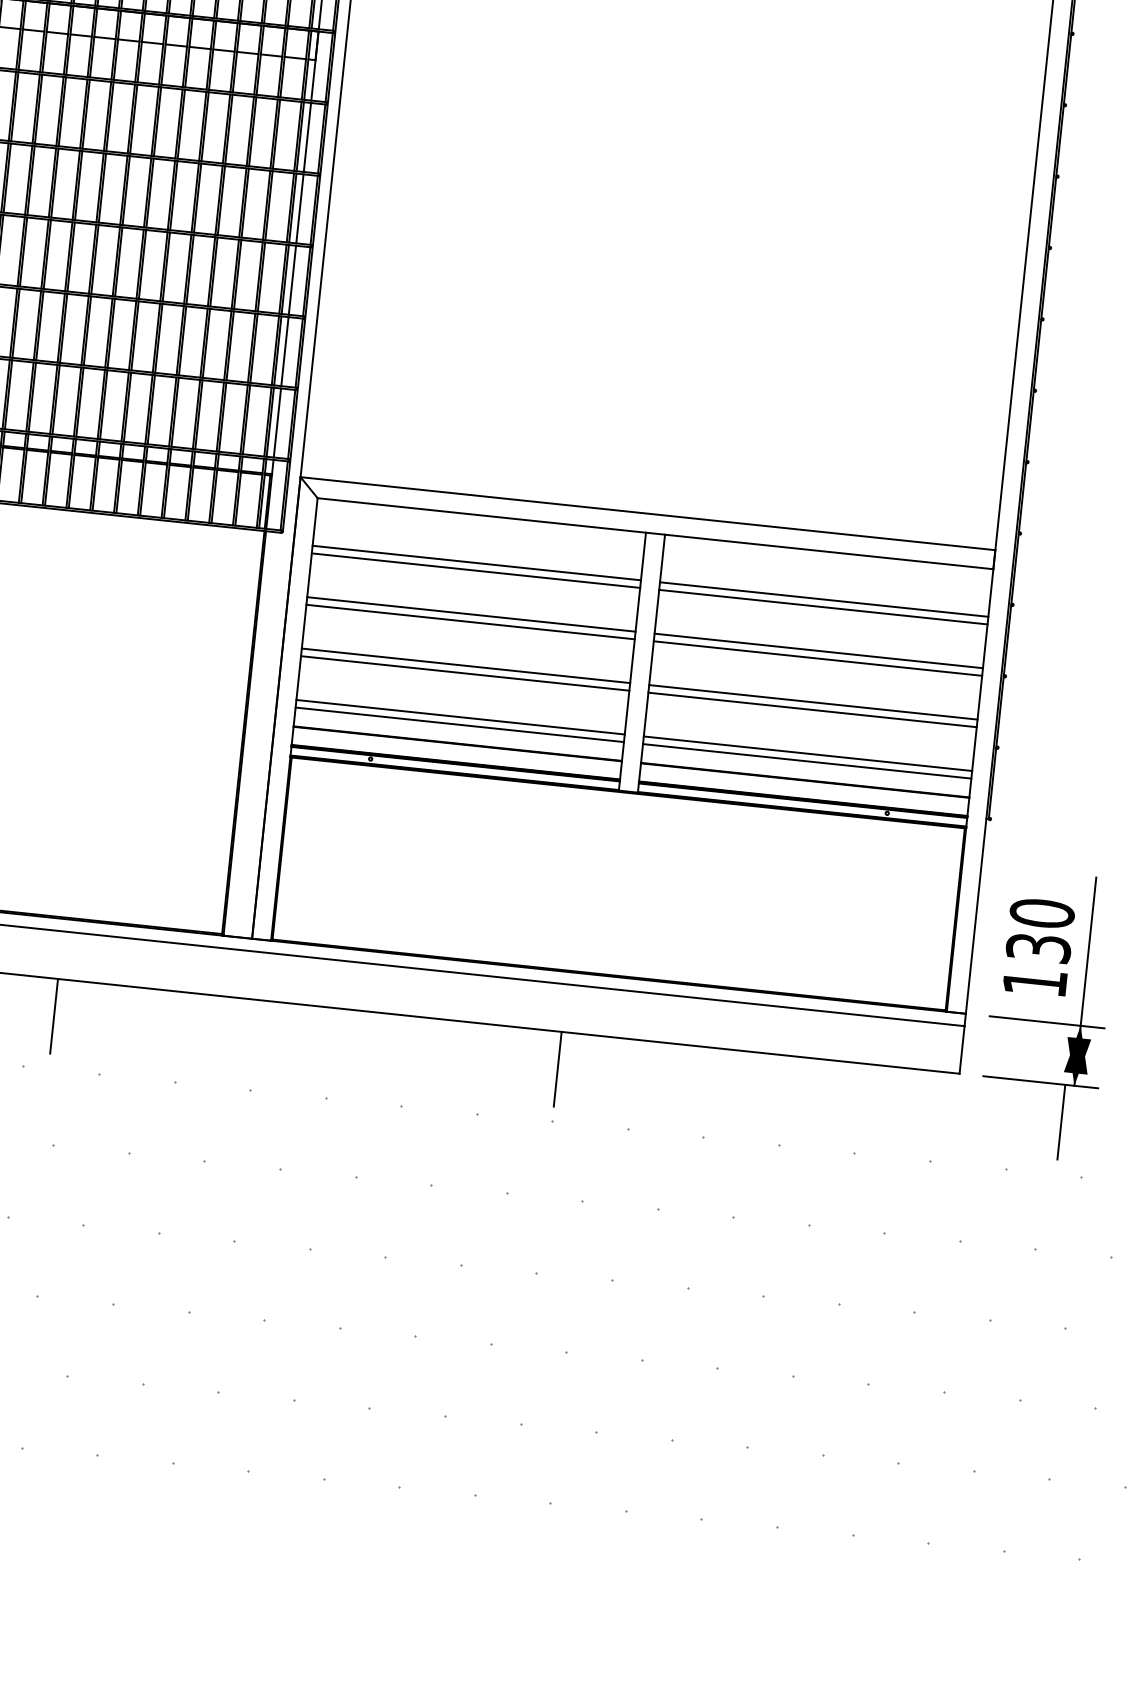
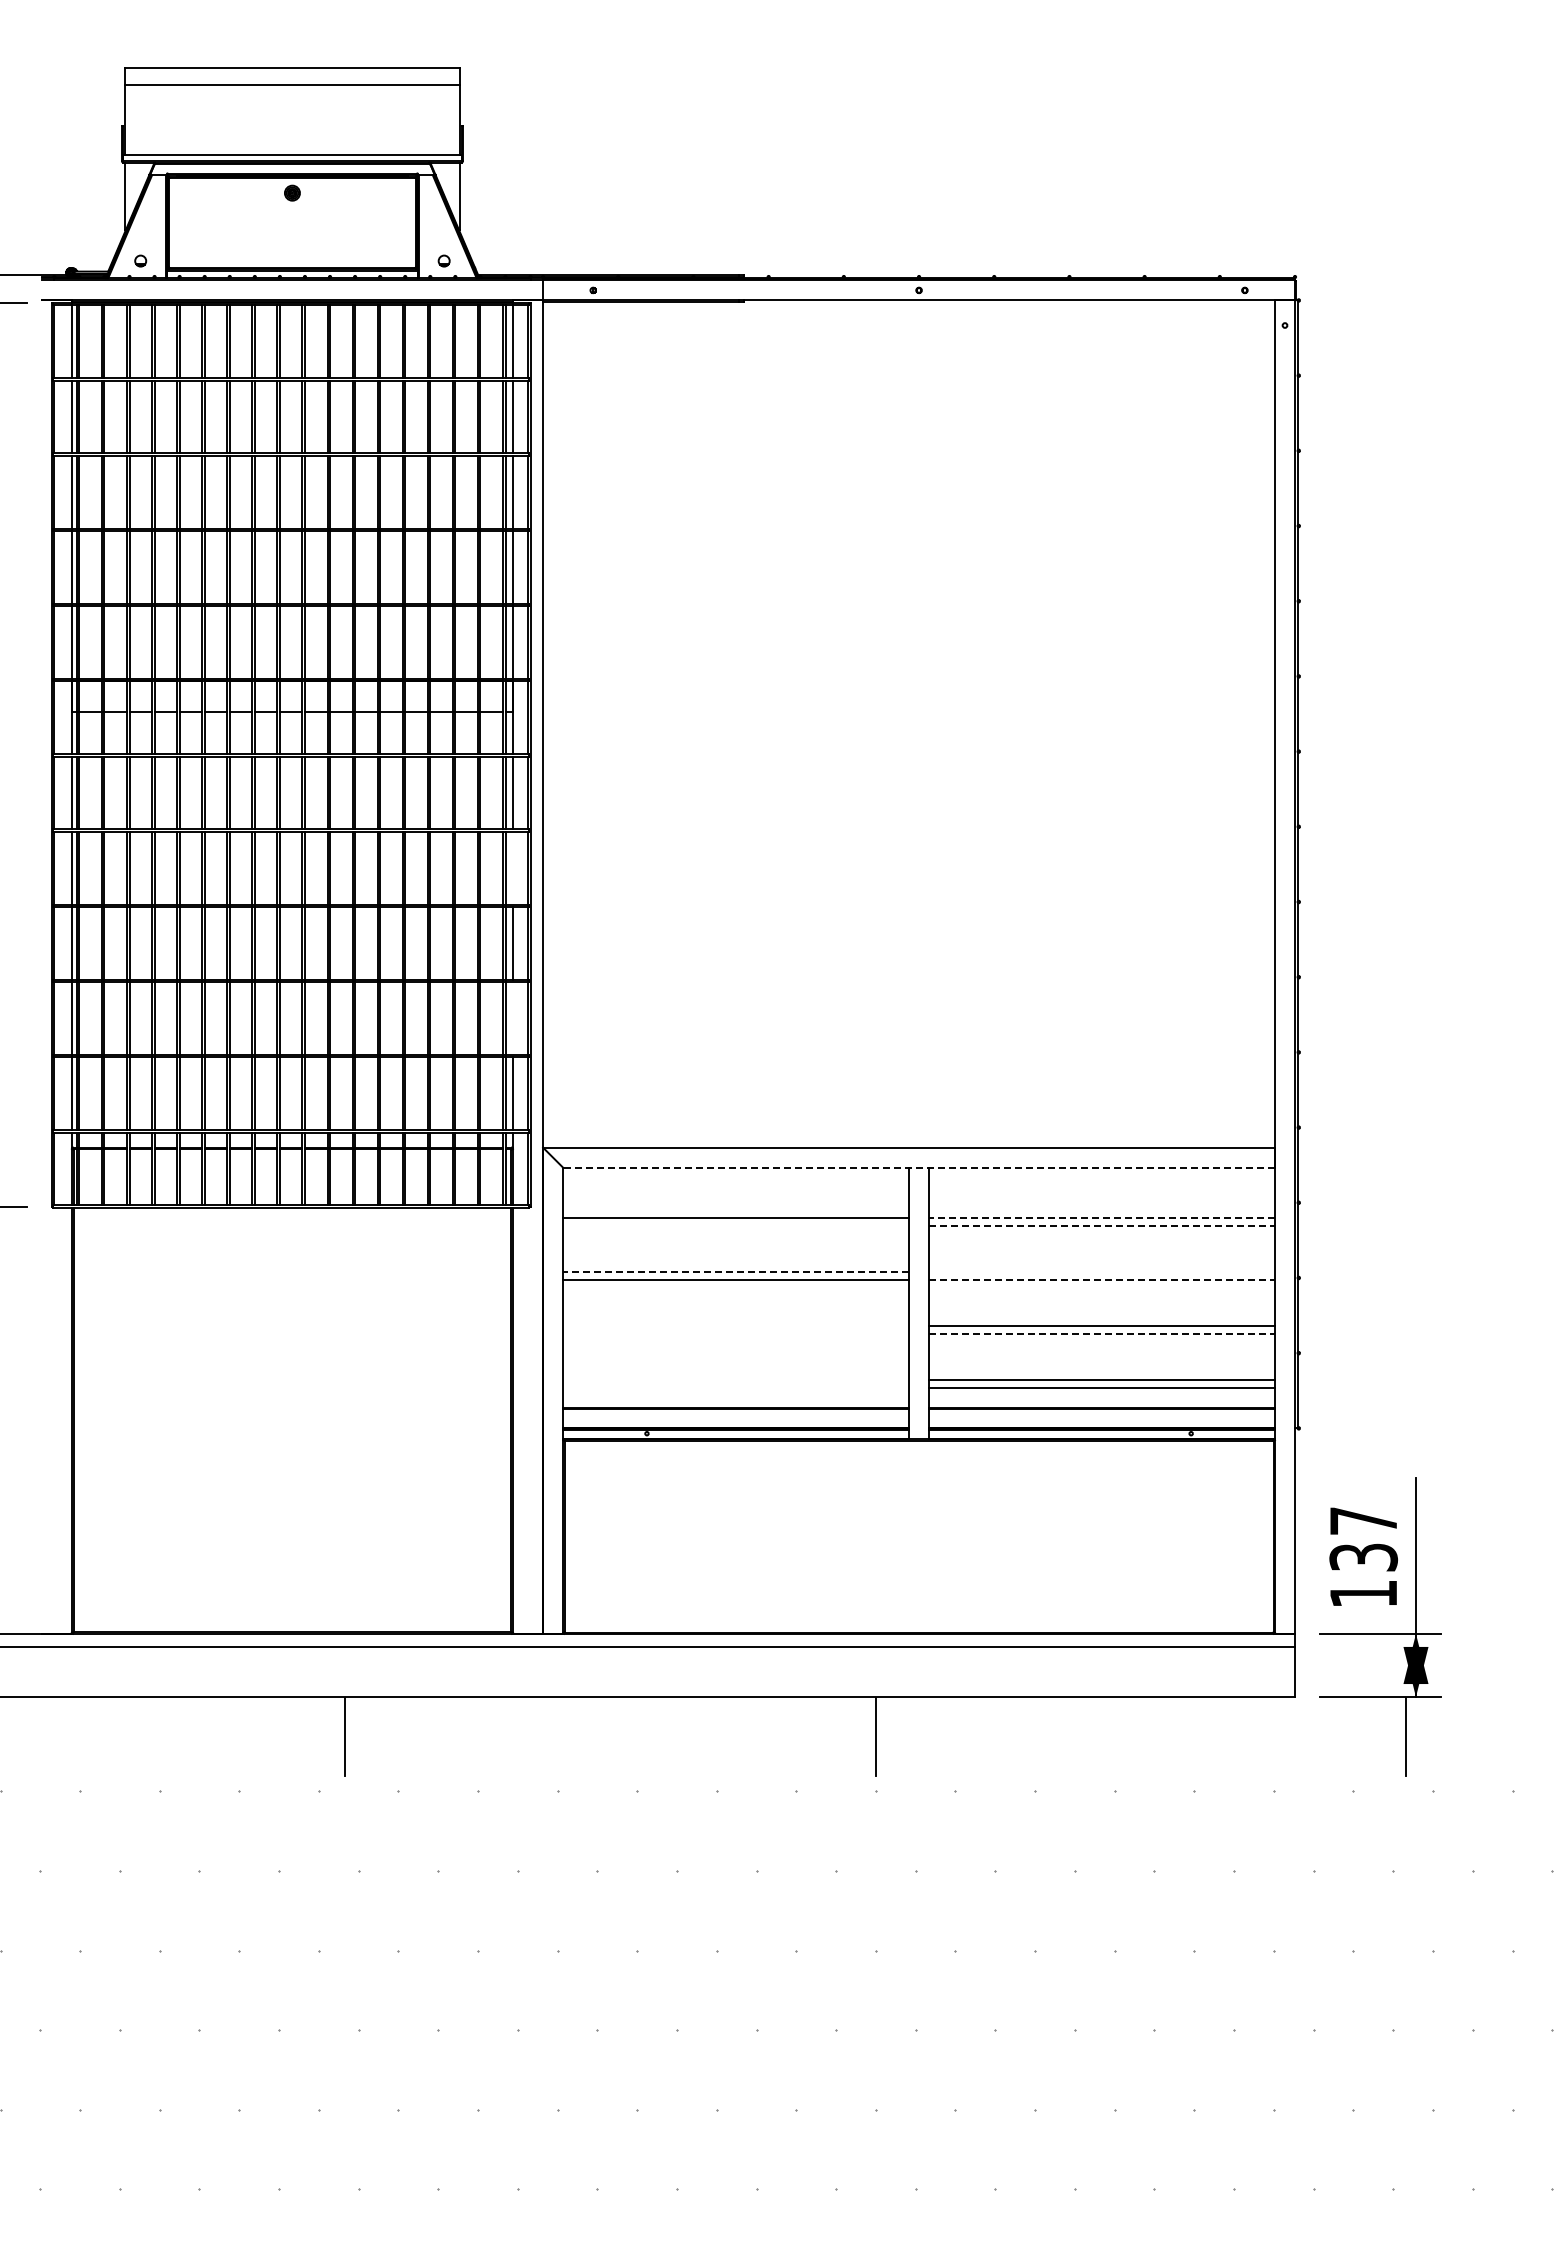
line: (300, 208) -> (513, 867), removed
line: (285, 351) -> (513, 1018), removed
line: (655, 533) -> (919, 1167), solid -> dashed
line: (476, 570) -> (736, 1225), removed
line: (824, 599) -> (1102, 1217), solid -> dashed
line: (823, 606) -> (1102, 1225), solid -> dashed
line: (471, 614) -> (736, 1271), solid -> dashed
line: (818, 650) -> (1101, 1271), removed
line: (818, 658) -> (1102, 1279), solid -> dashed
line: (466, 666) -> (736, 1326), removed
line: (465, 673) -> (736, 1334), removed
line: (812, 710) -> (1102, 1334), solid -> dashed
line: (460, 717) -> (736, 1380), removed
line: (460, 725) -> (736, 1388), removed
text: (1042, 912) -> (1363, 1520), 130 -> 137

